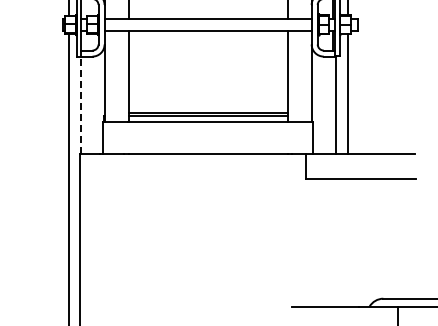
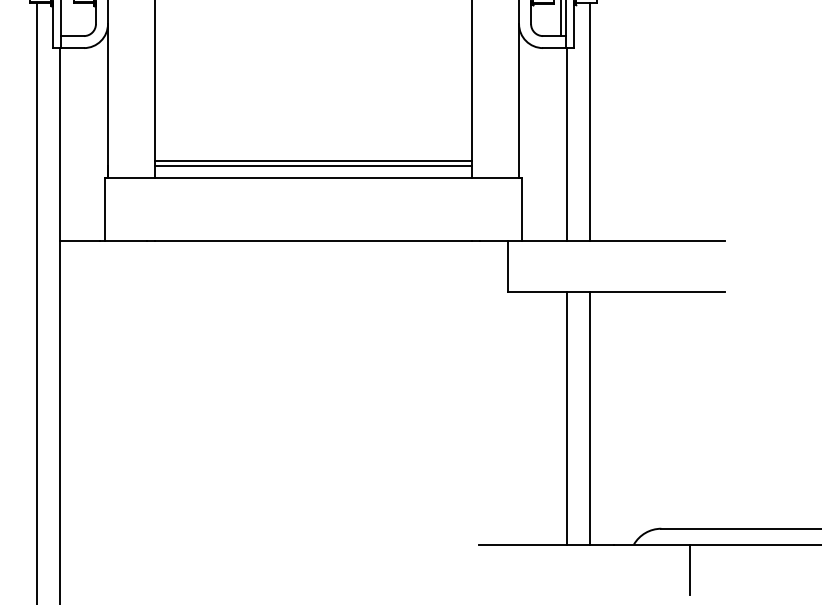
line: (80, 105) -> (60, 145), dashed -> solid
line: (335, 242) -> (566, 417), added
line: (347, 242) -> (590, 417), added

